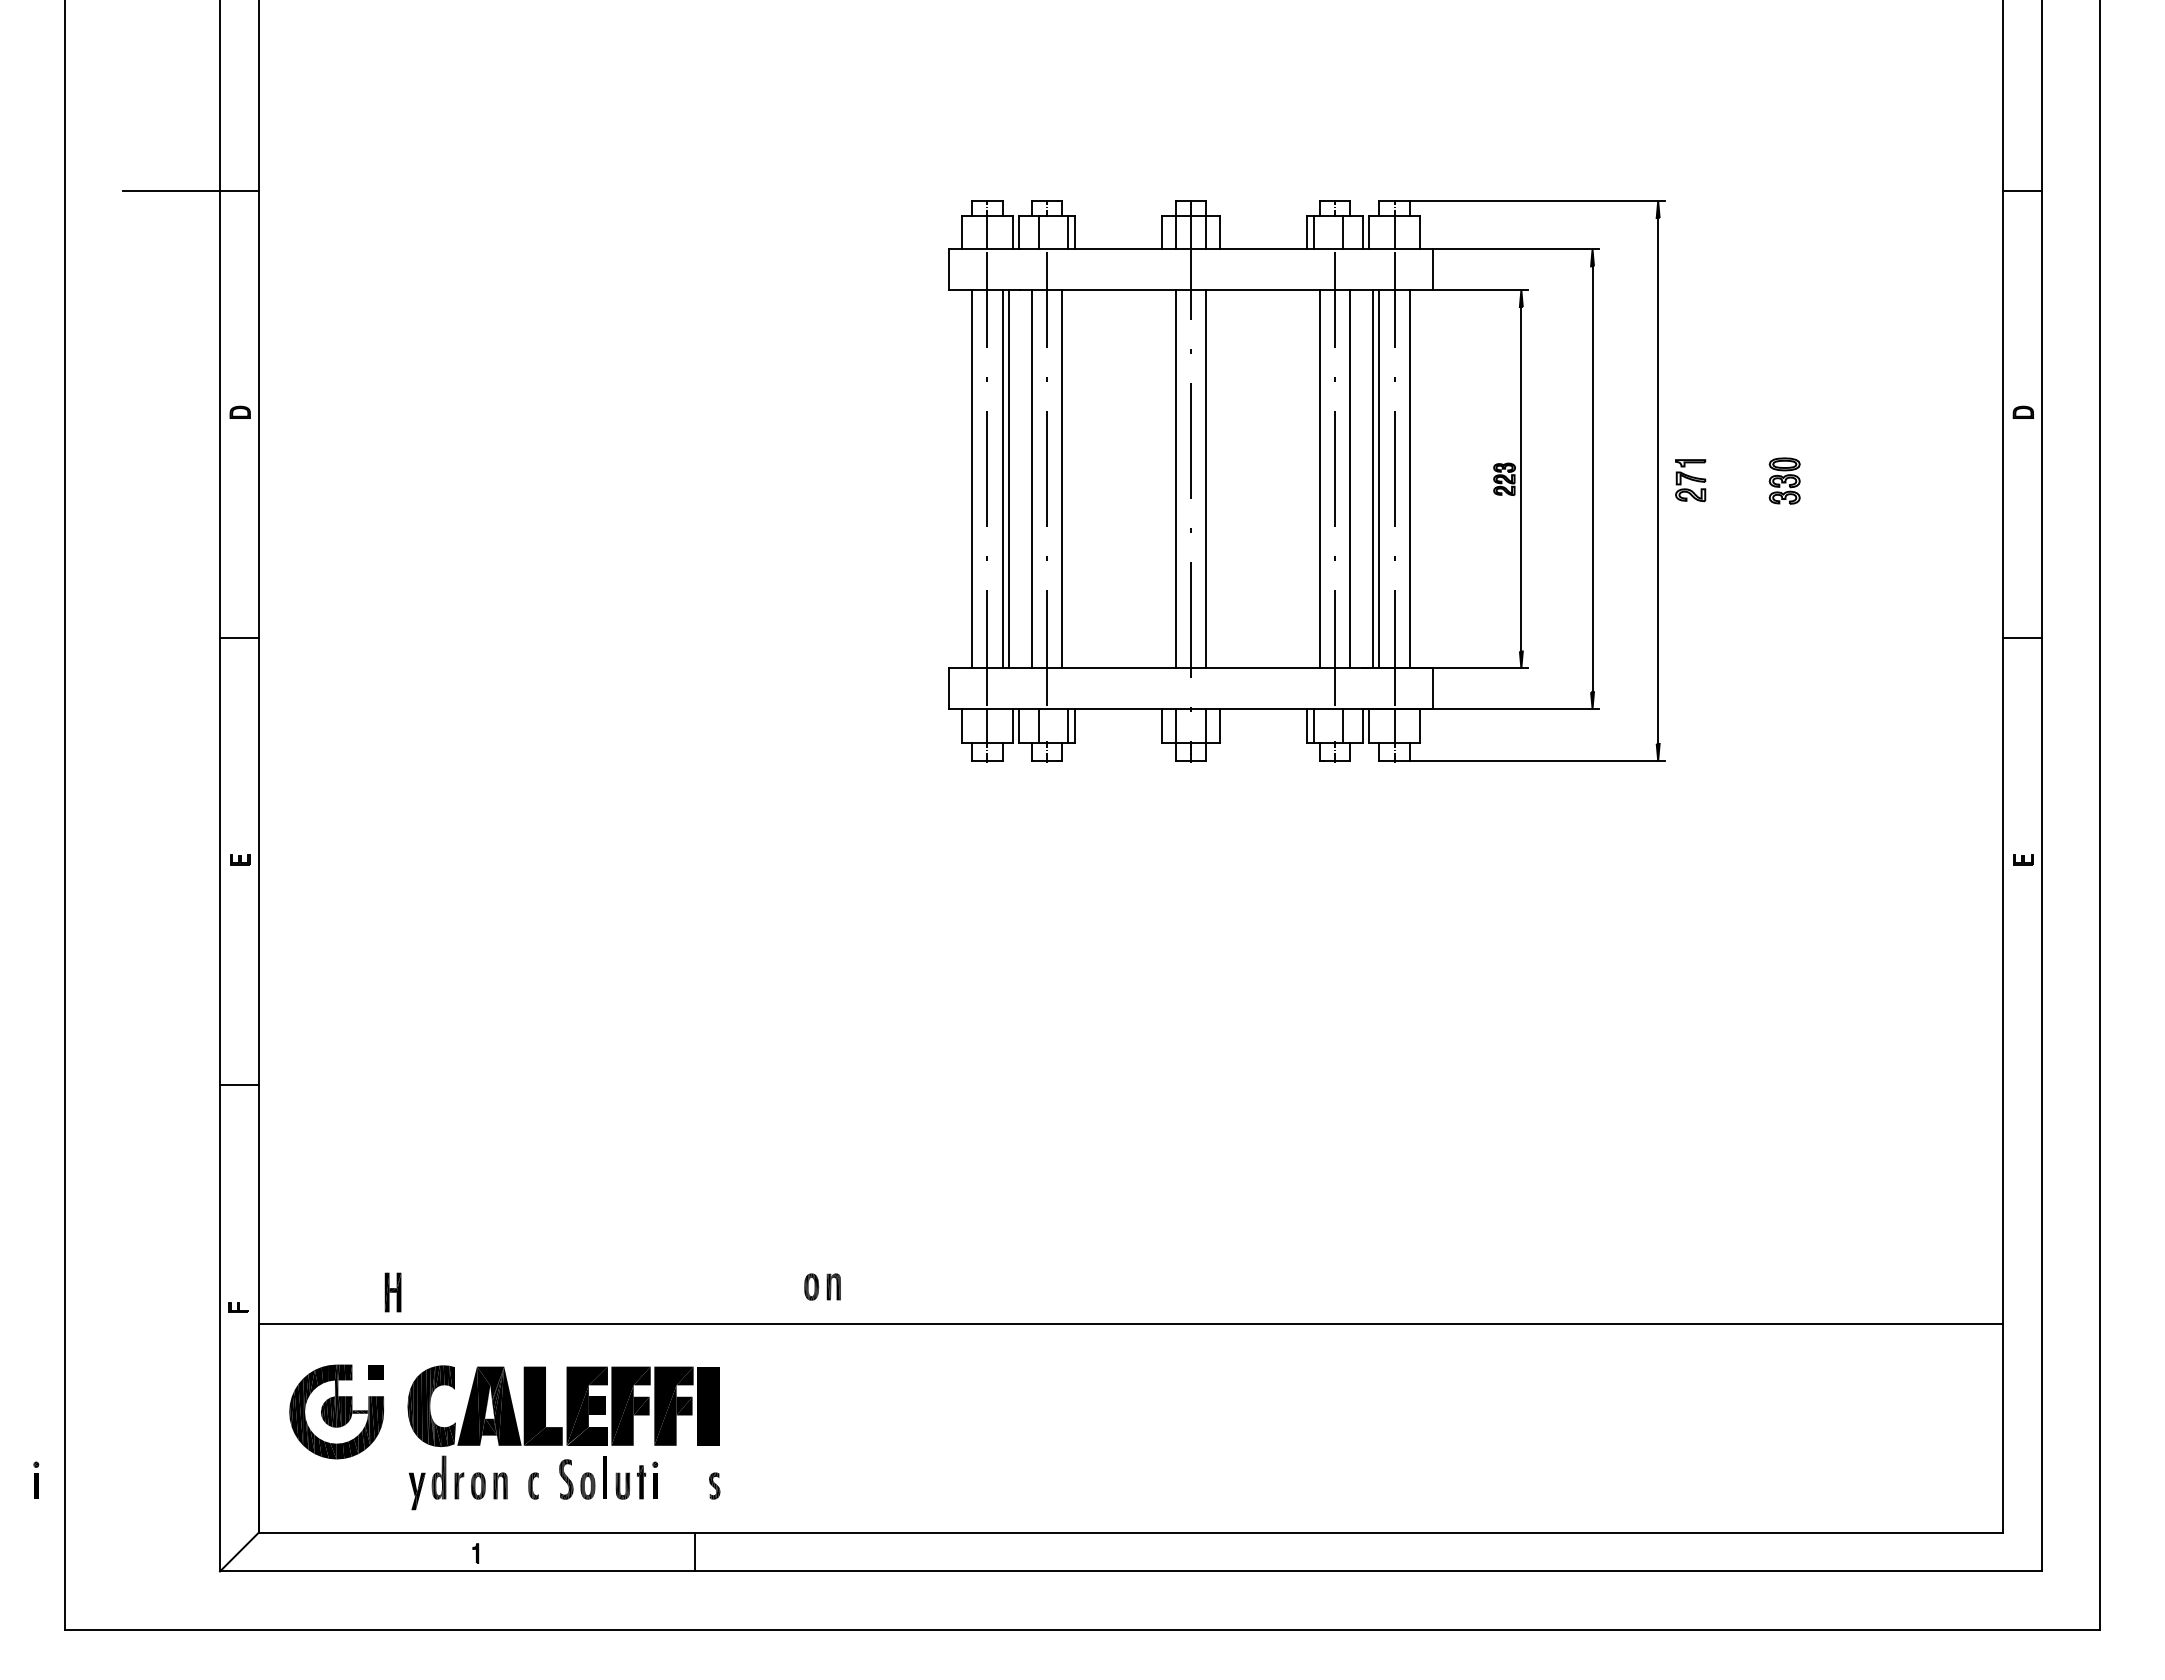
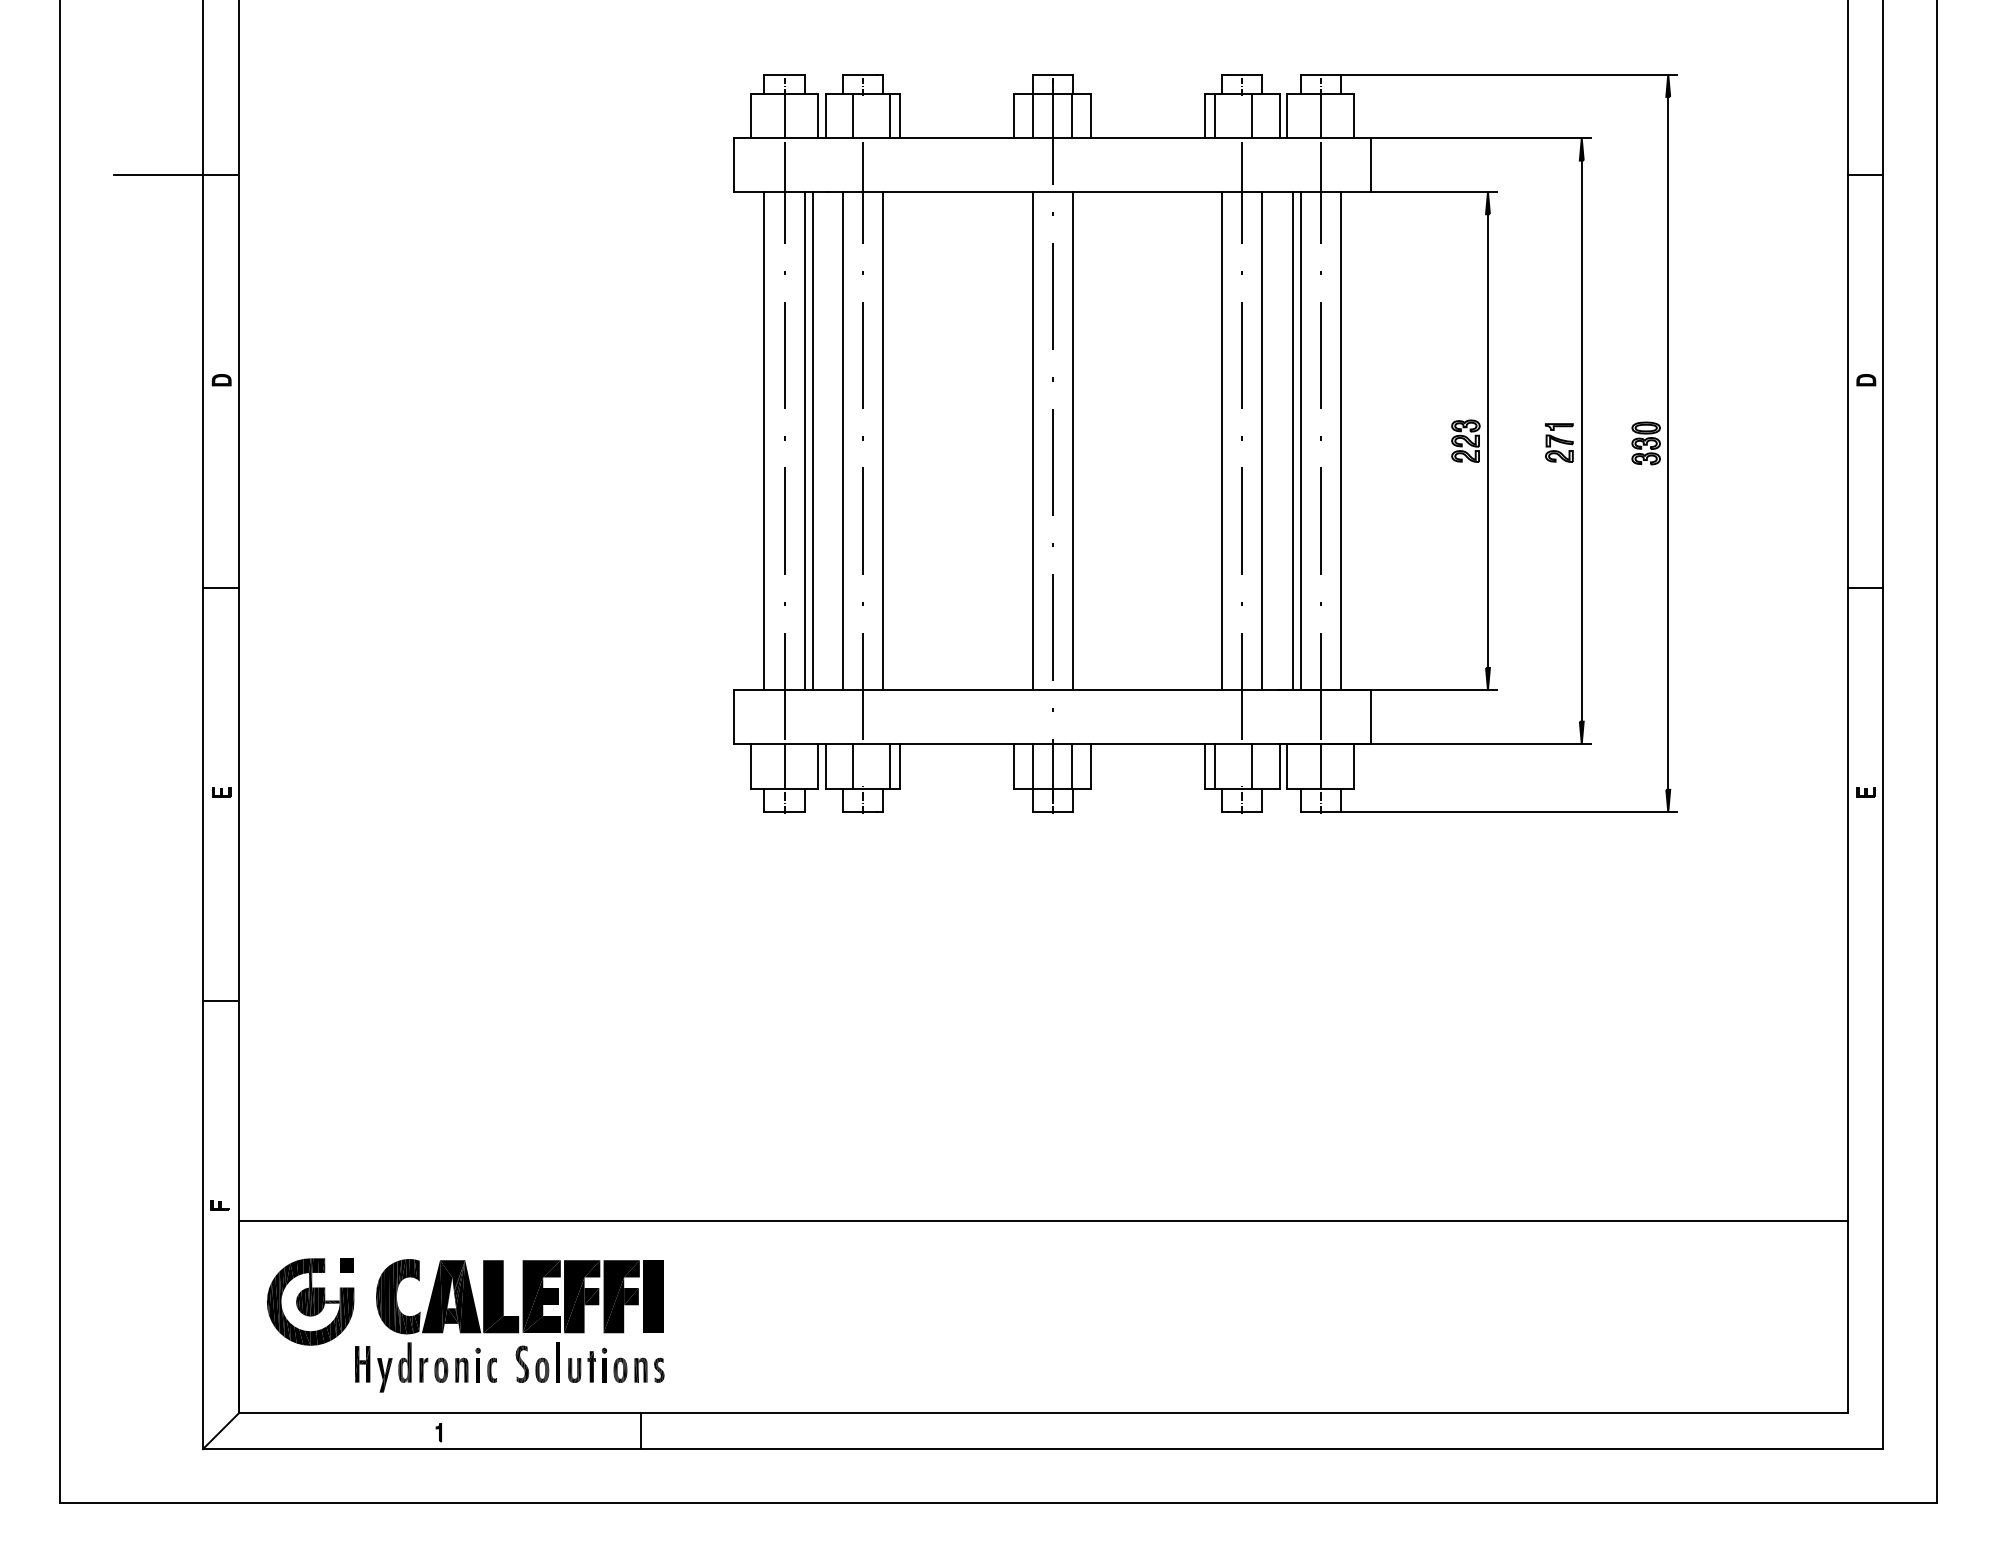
part: (1306, 480) -> (1205, 442), size x1.43
part: (822, 1286) -> (630, 1369), moved
part: (392, 1292) -> (362, 1364), moved
part: (36, 1479) -> (478, 1364), moved

